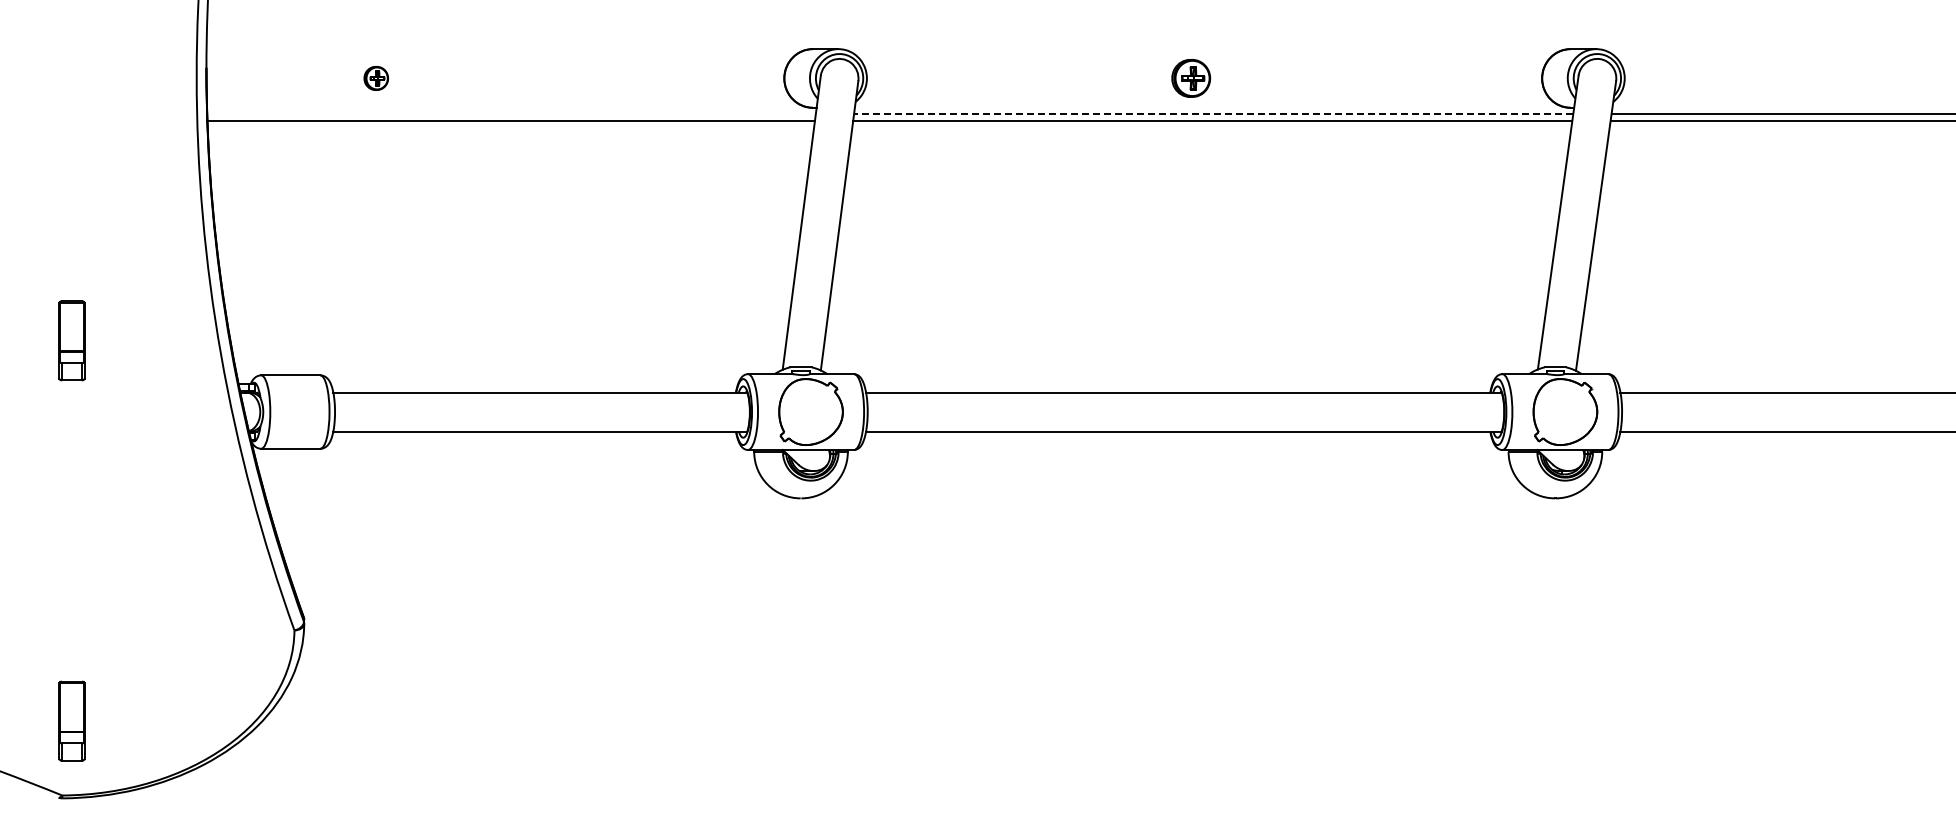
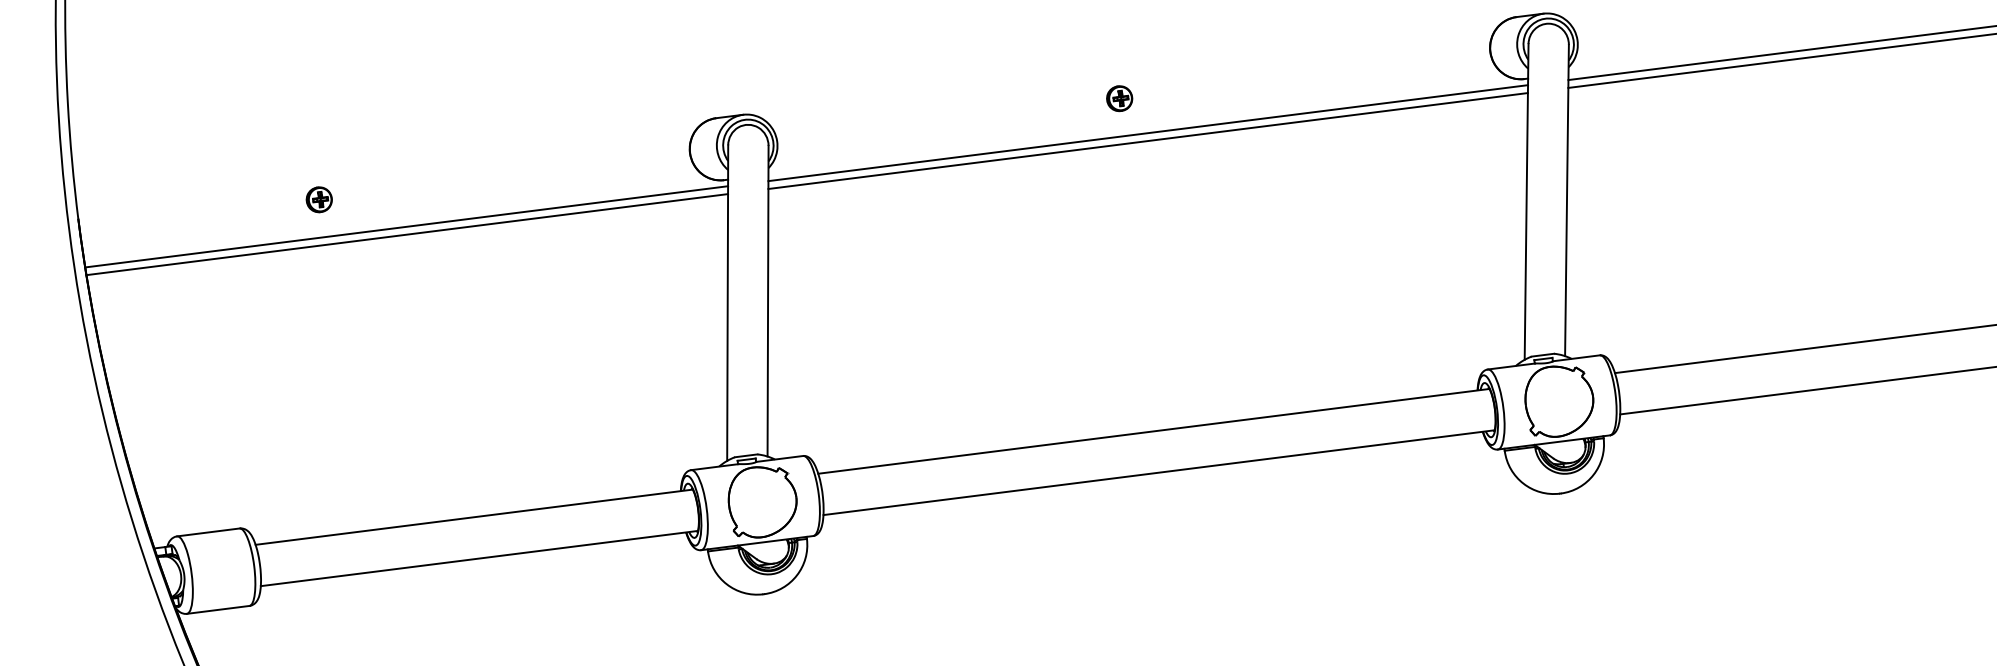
part: (375, 78) -> (318, 199), moved
part: (1190, 78) -> (1118, 98), size x0.62
line: (511, 113) -> (406, 226), added
line: (1213, 113) -> (1147, 132), dashed -> solid

